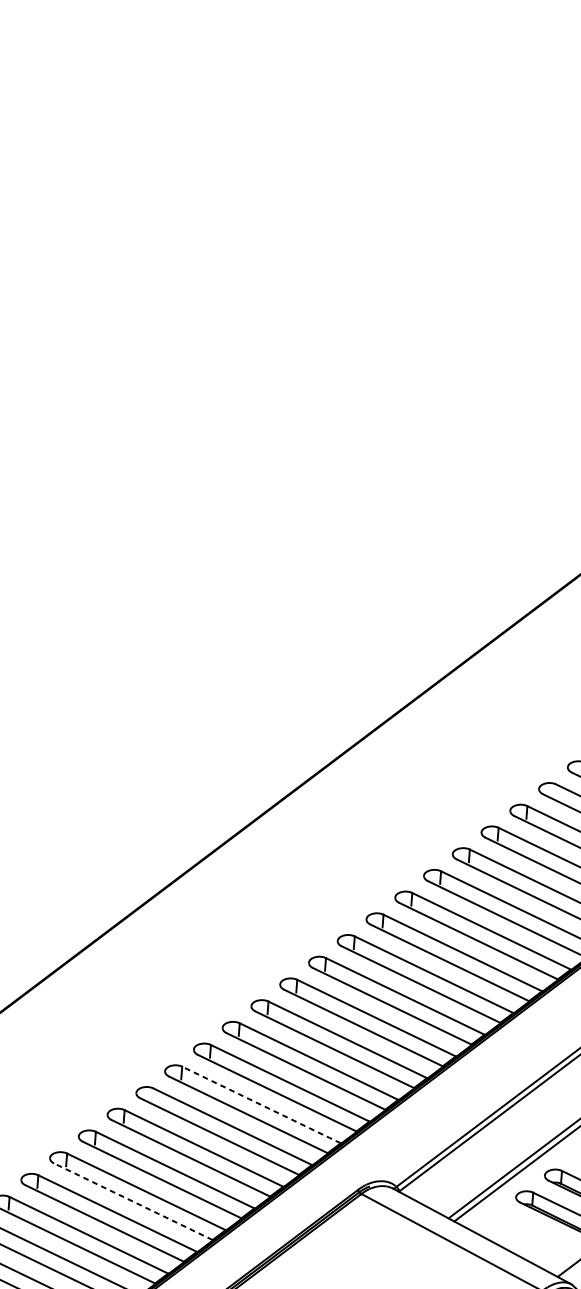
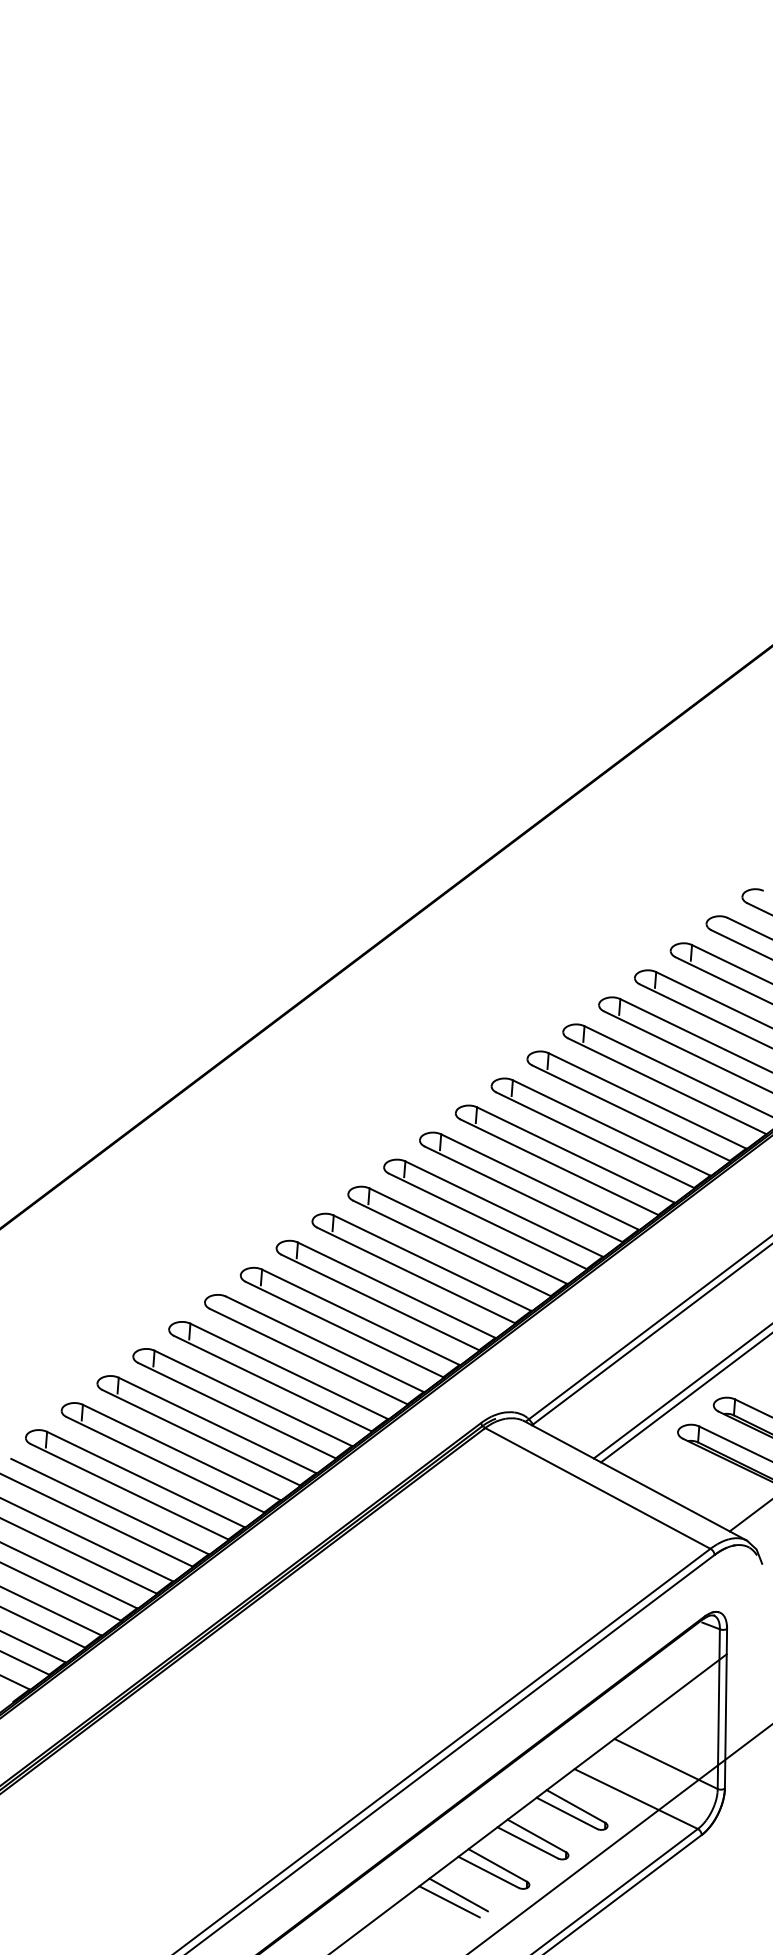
line: (261, 1105) -> (360, 1317), dashed -> solid
line: (133, 1201) -> (201, 1437), dashed -> solid

